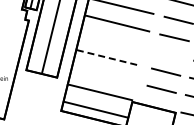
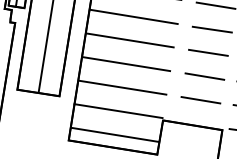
line: (112, 40) -> (129, 40), added
line: (170, 54) -> (208, 52), added
line: (108, 57) -> (126, 63), dashed -> solid
line: (104, 75) -> (122, 88), added

